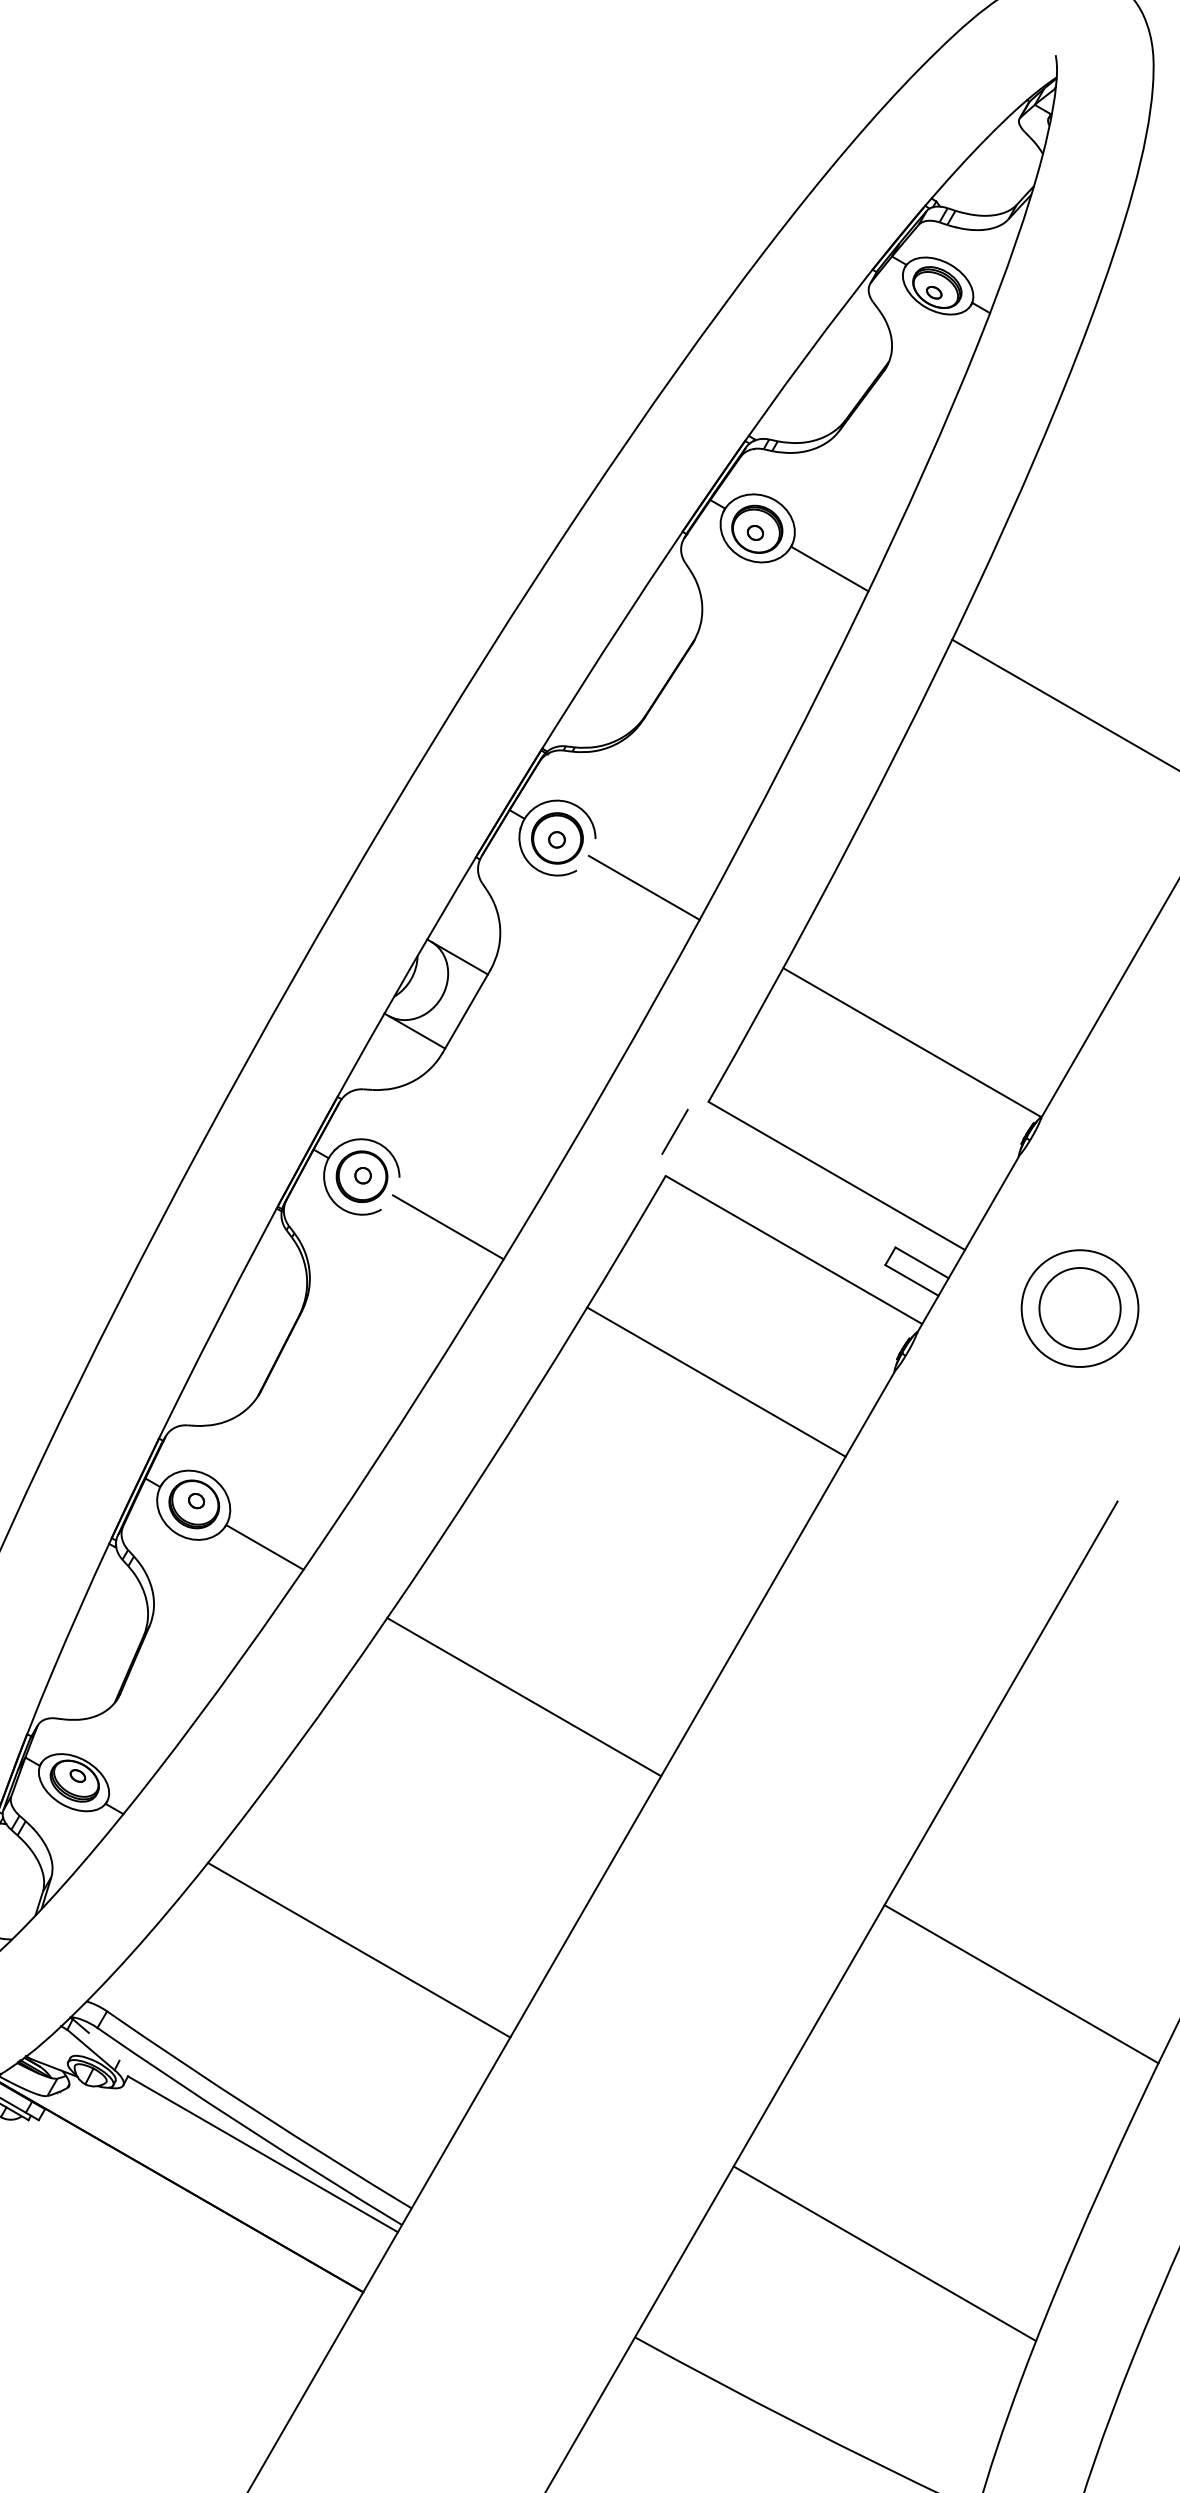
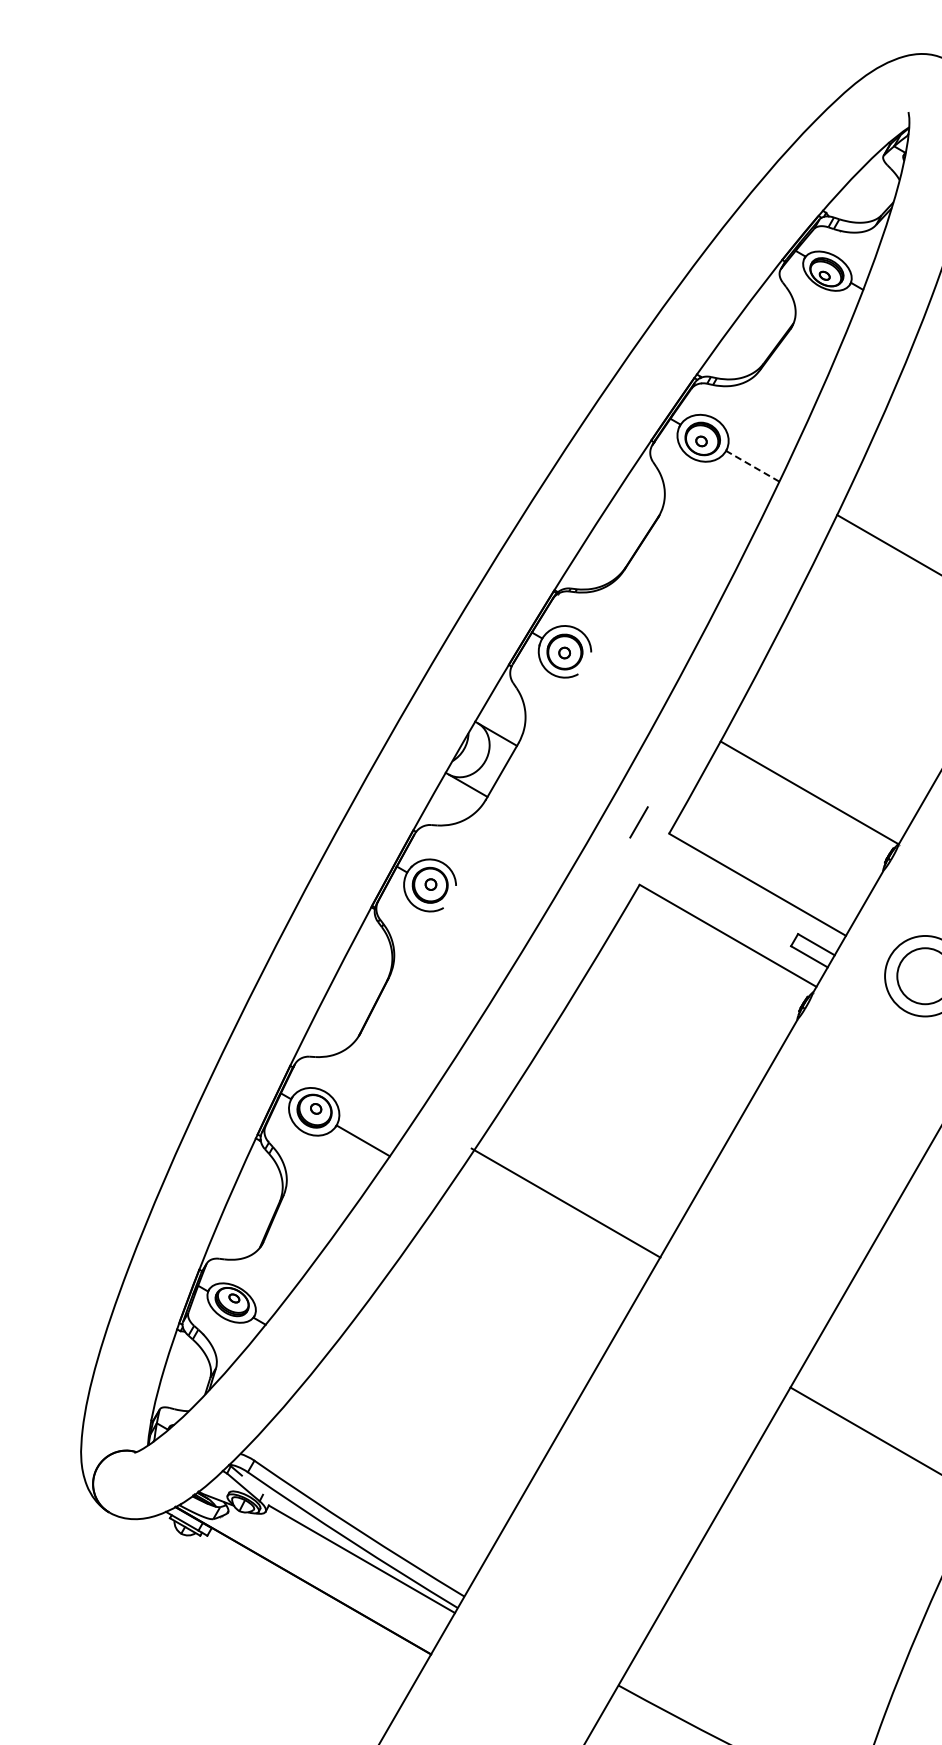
line: (829, 569) -> (752, 466), solid -> dashed
line: (643, 888) -> (624, 686), removed
line: (674, 1132) -> (638, 822), moved
line: (447, 1227) -> (489, 920), removed
line: (716, 1381) -> (674, 1026), removed
line: (523, 1696) -> (565, 1202), moved
line: (359, 1950) -> (428, 1418), removed
line: (884, 2253) -> (790, 1627), removed

